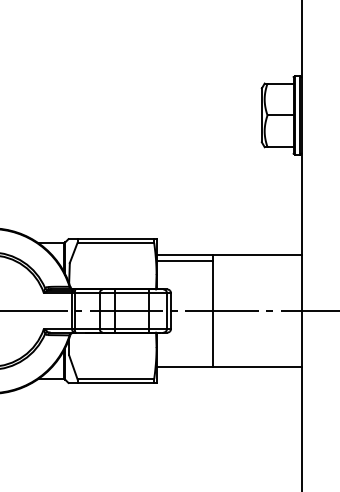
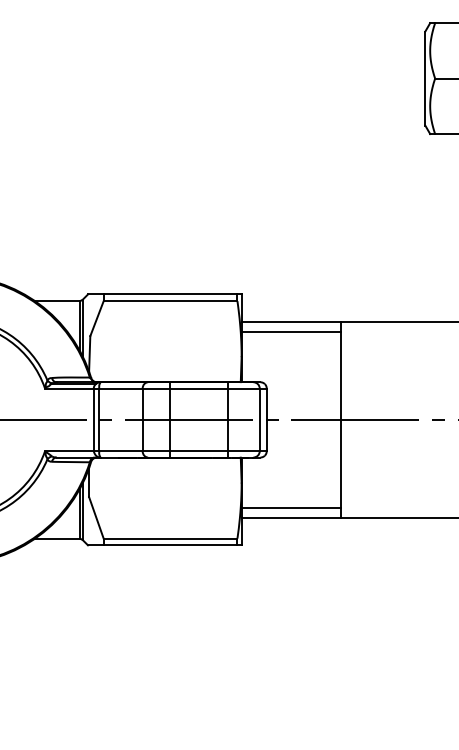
line: (184, 361) -> (290, 507), added

